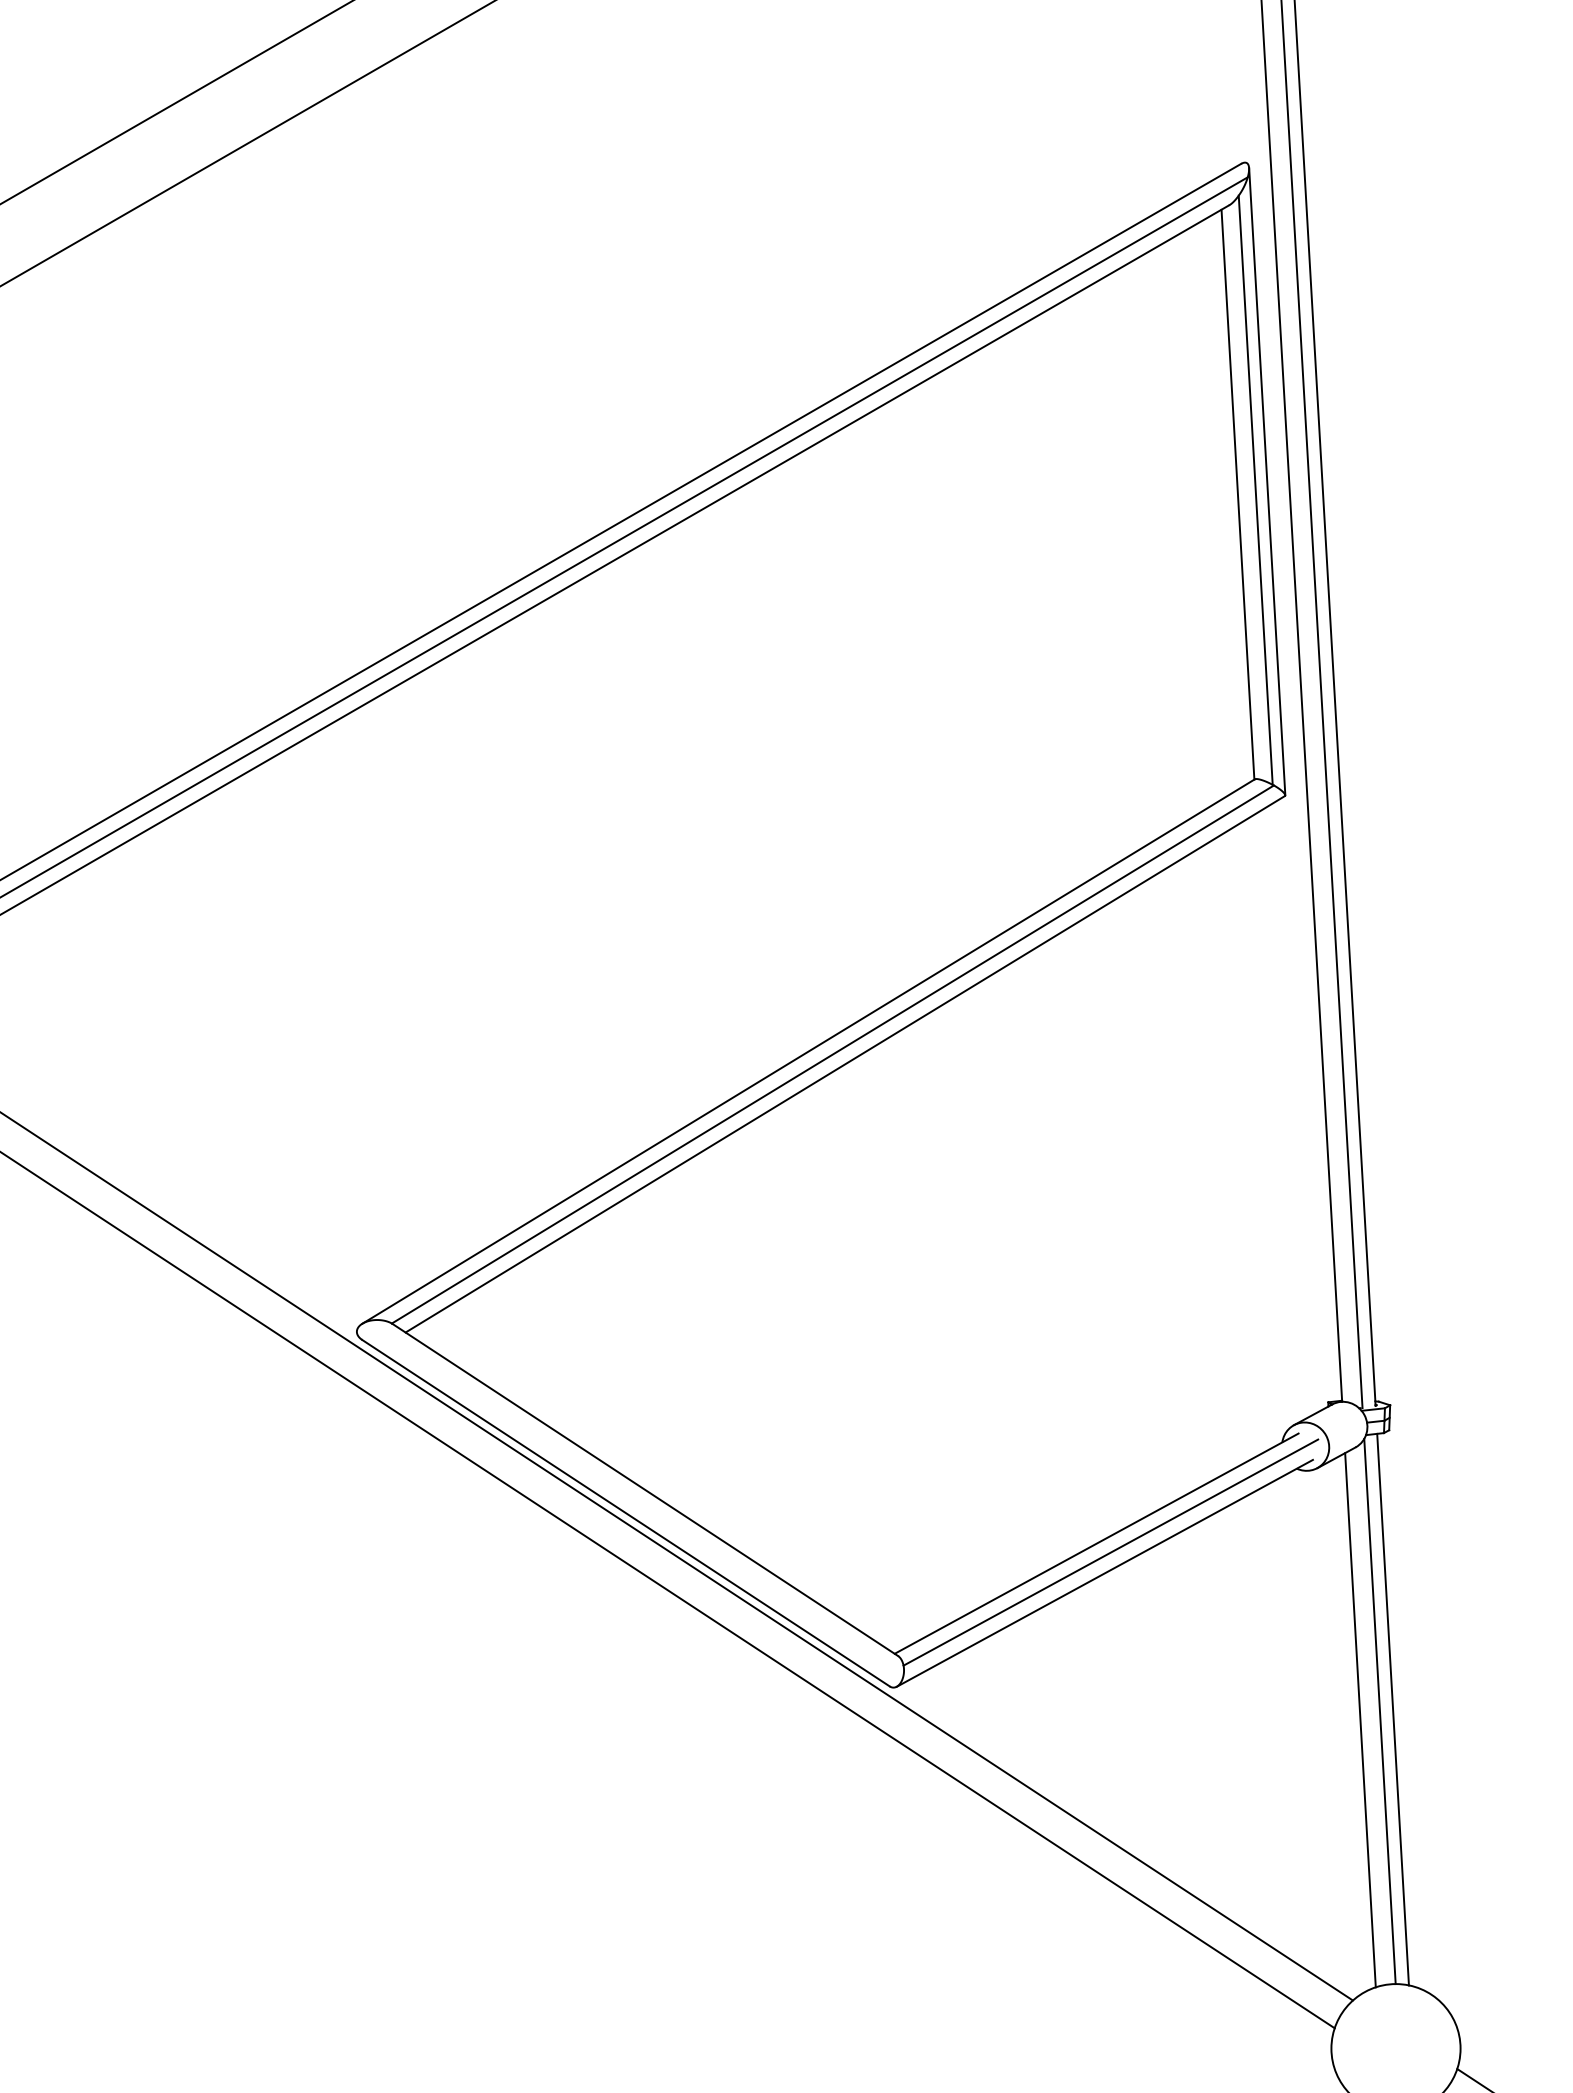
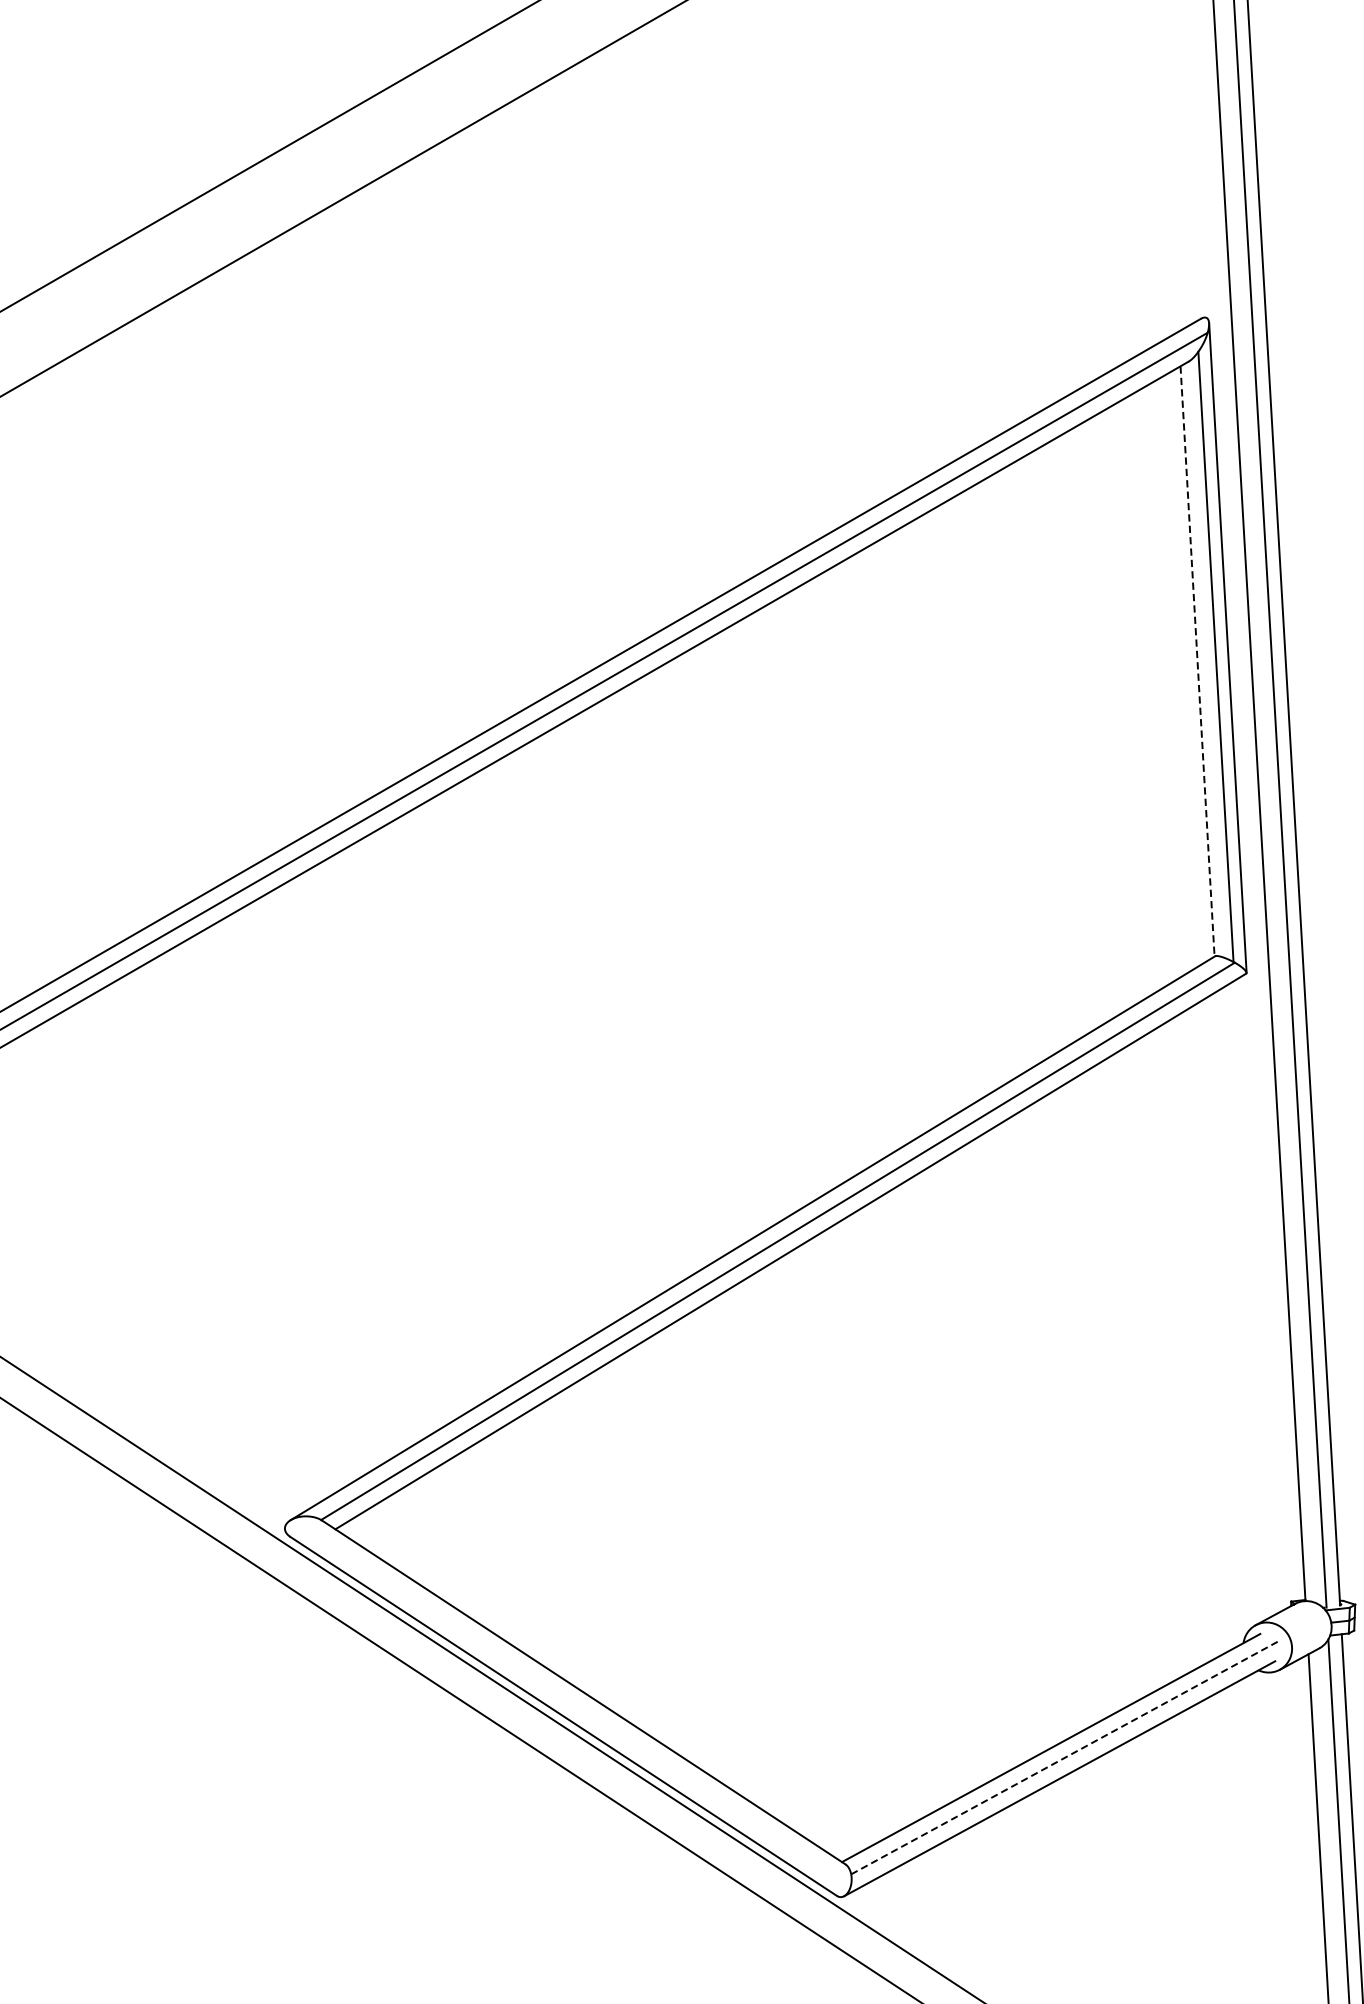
line: (1237, 495) -> (1197, 662), solid -> dashed
line: (1111, 1552) -> (1066, 1757), solid -> dashed

